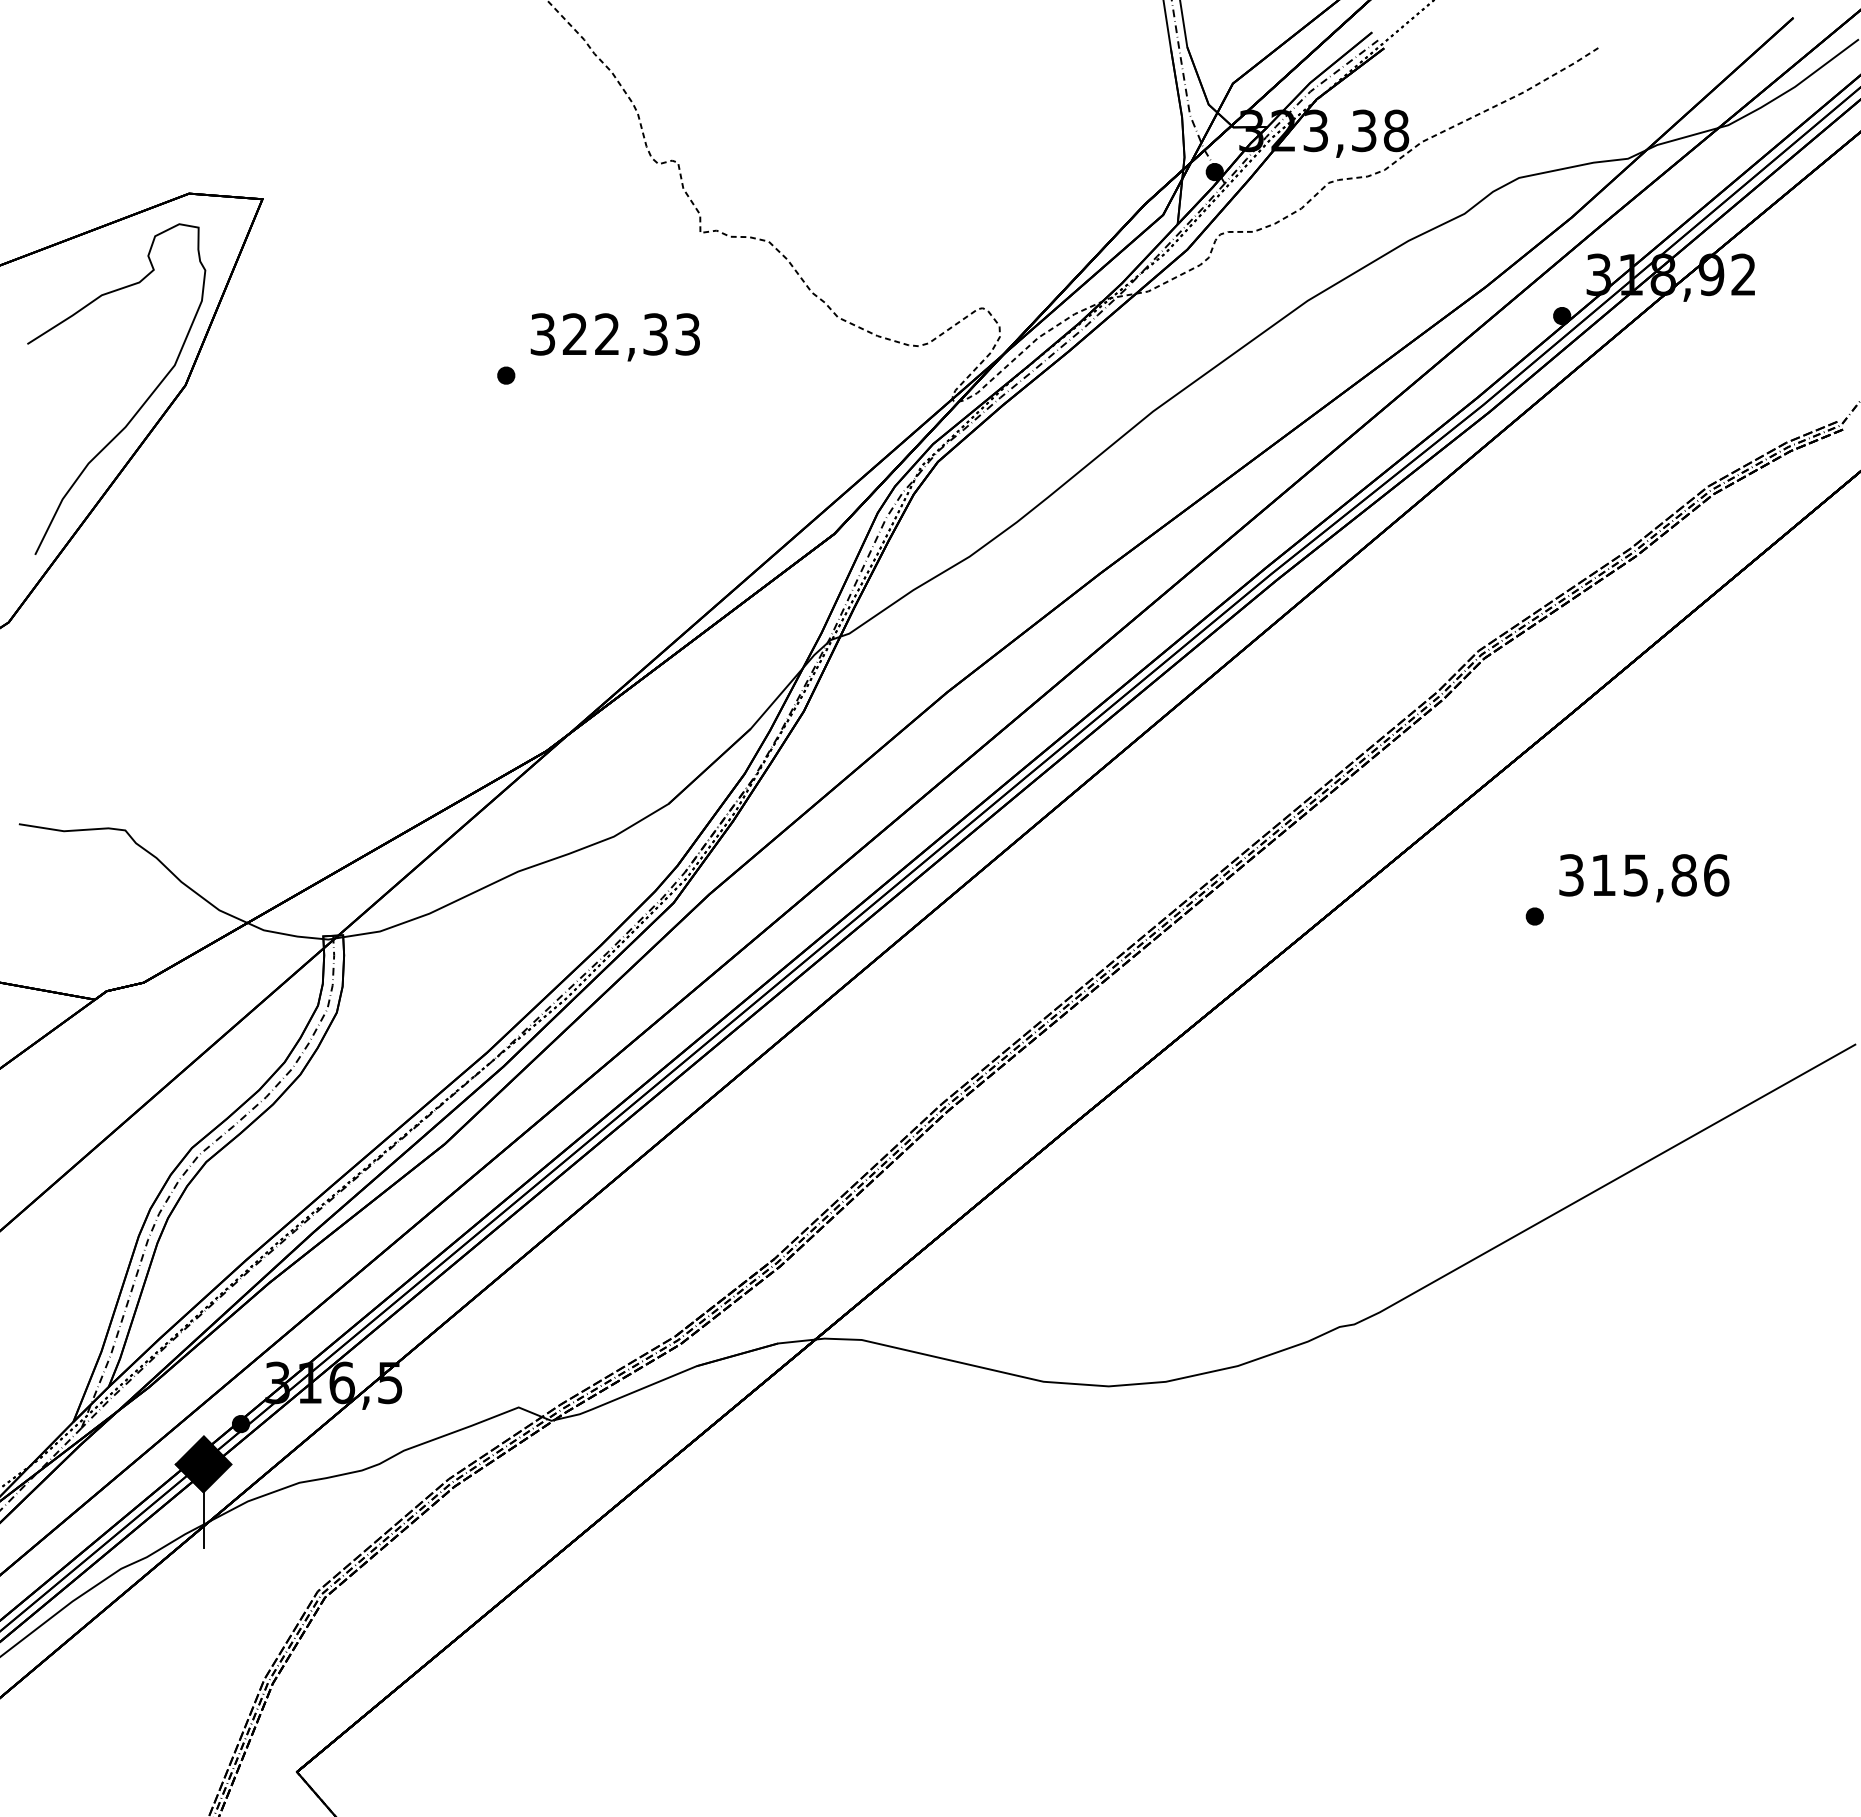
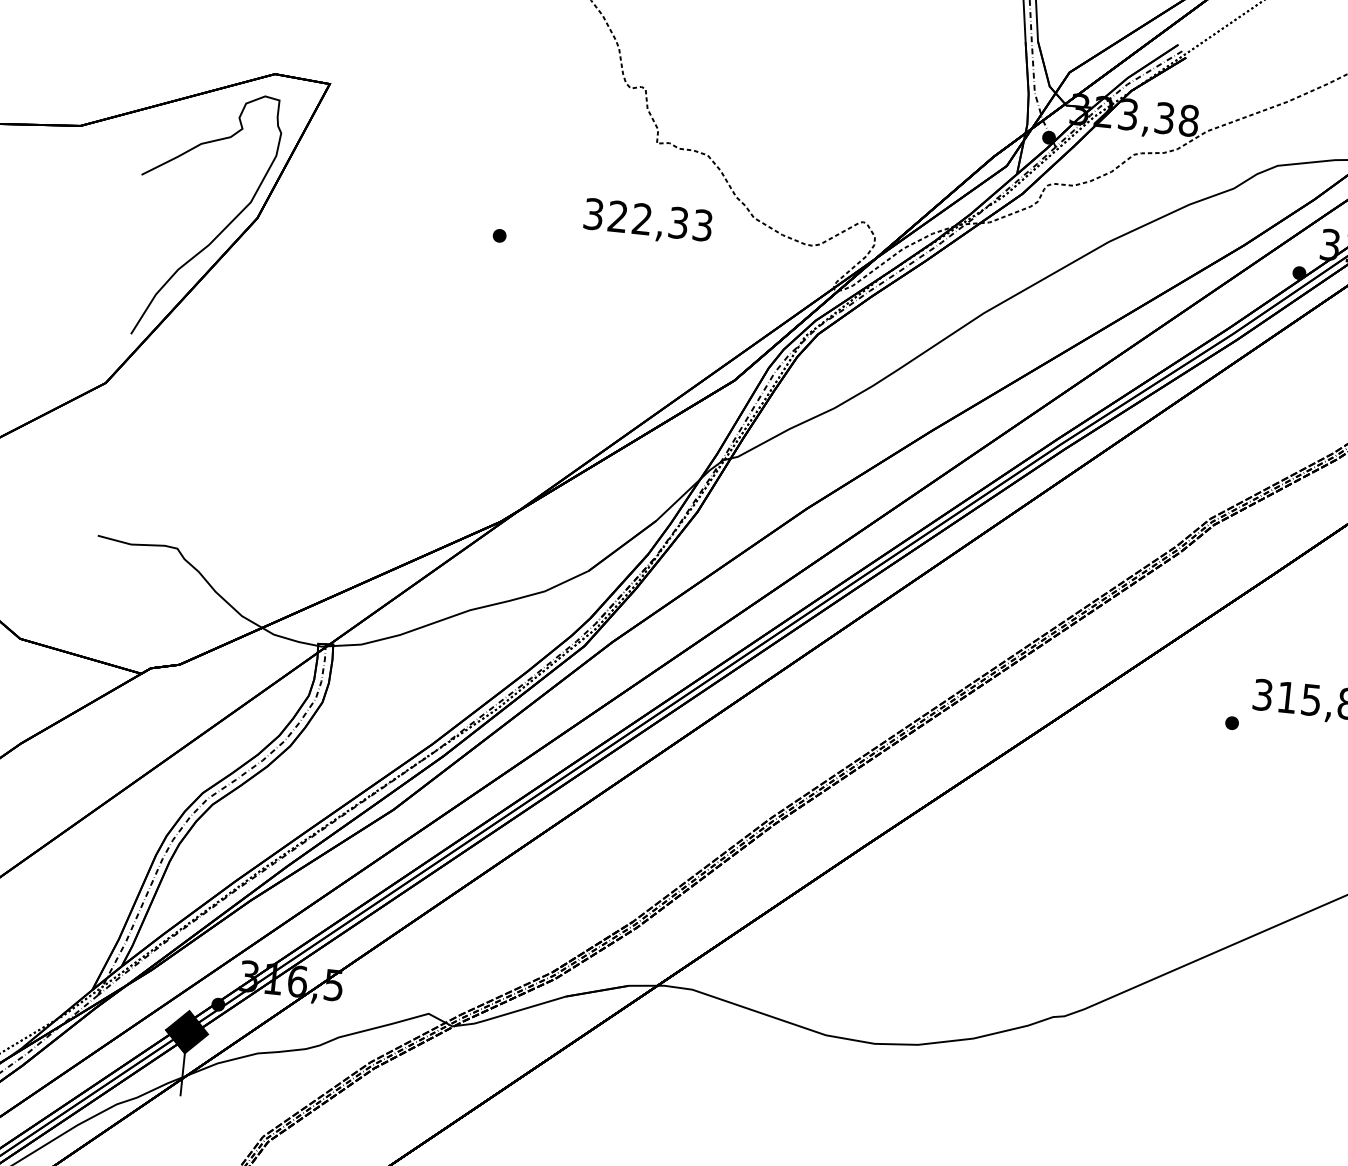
text: (614, 337) -> (647, 222), moved

